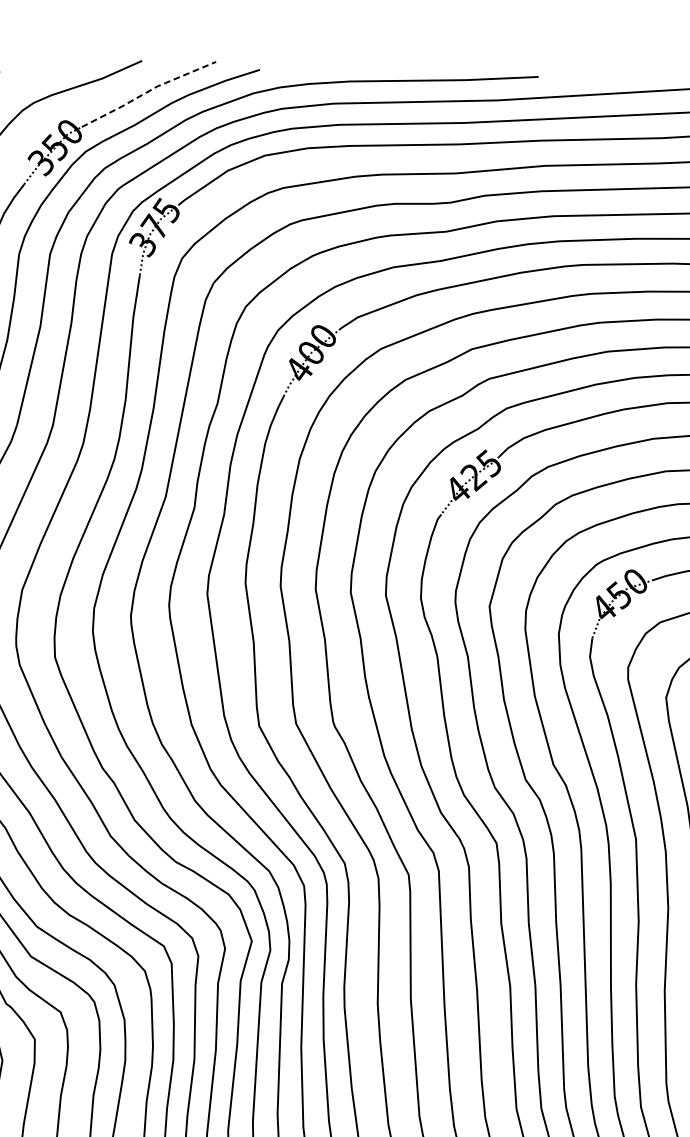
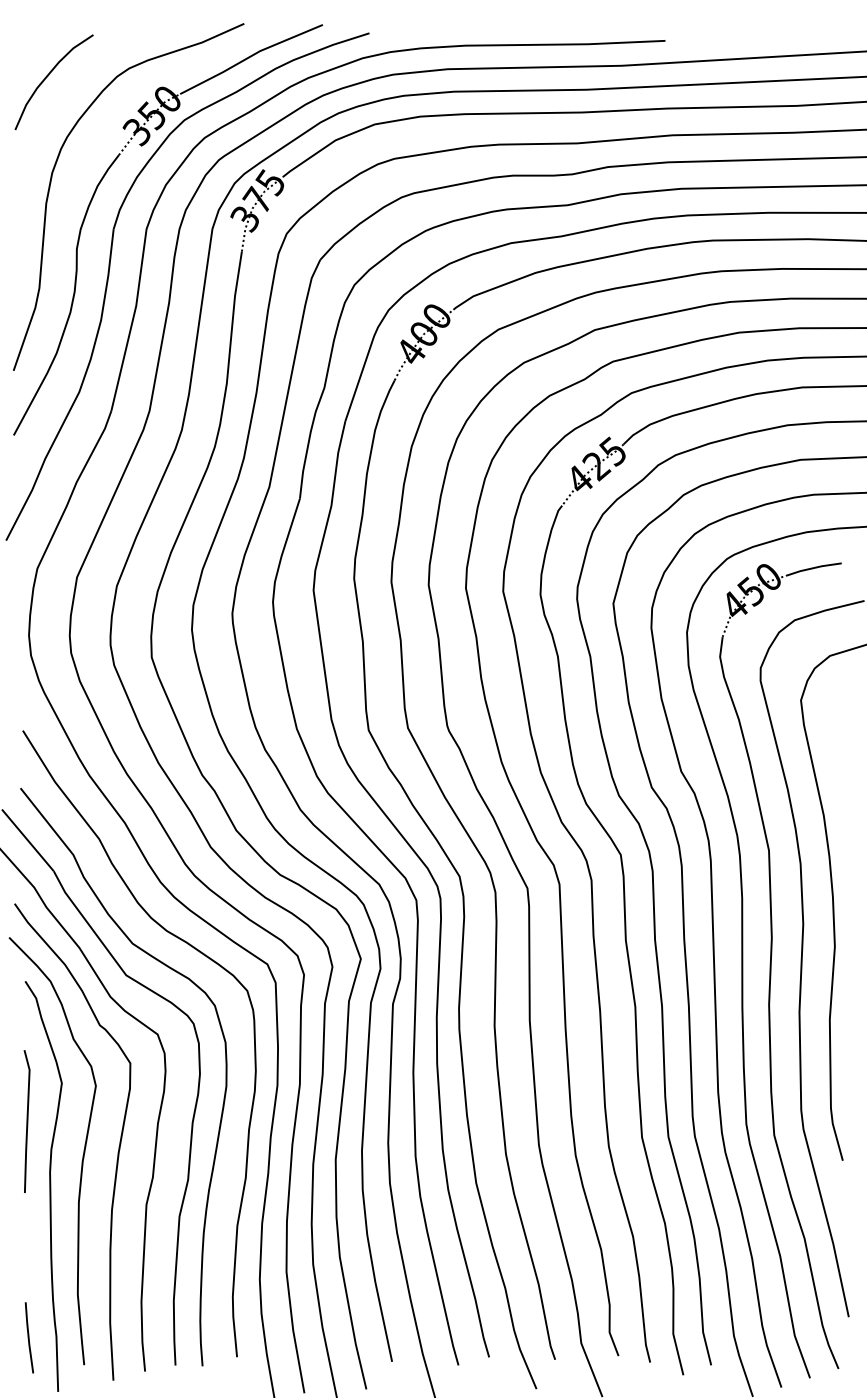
line: (147, 91) -> (250, 56), dashed -> solid

